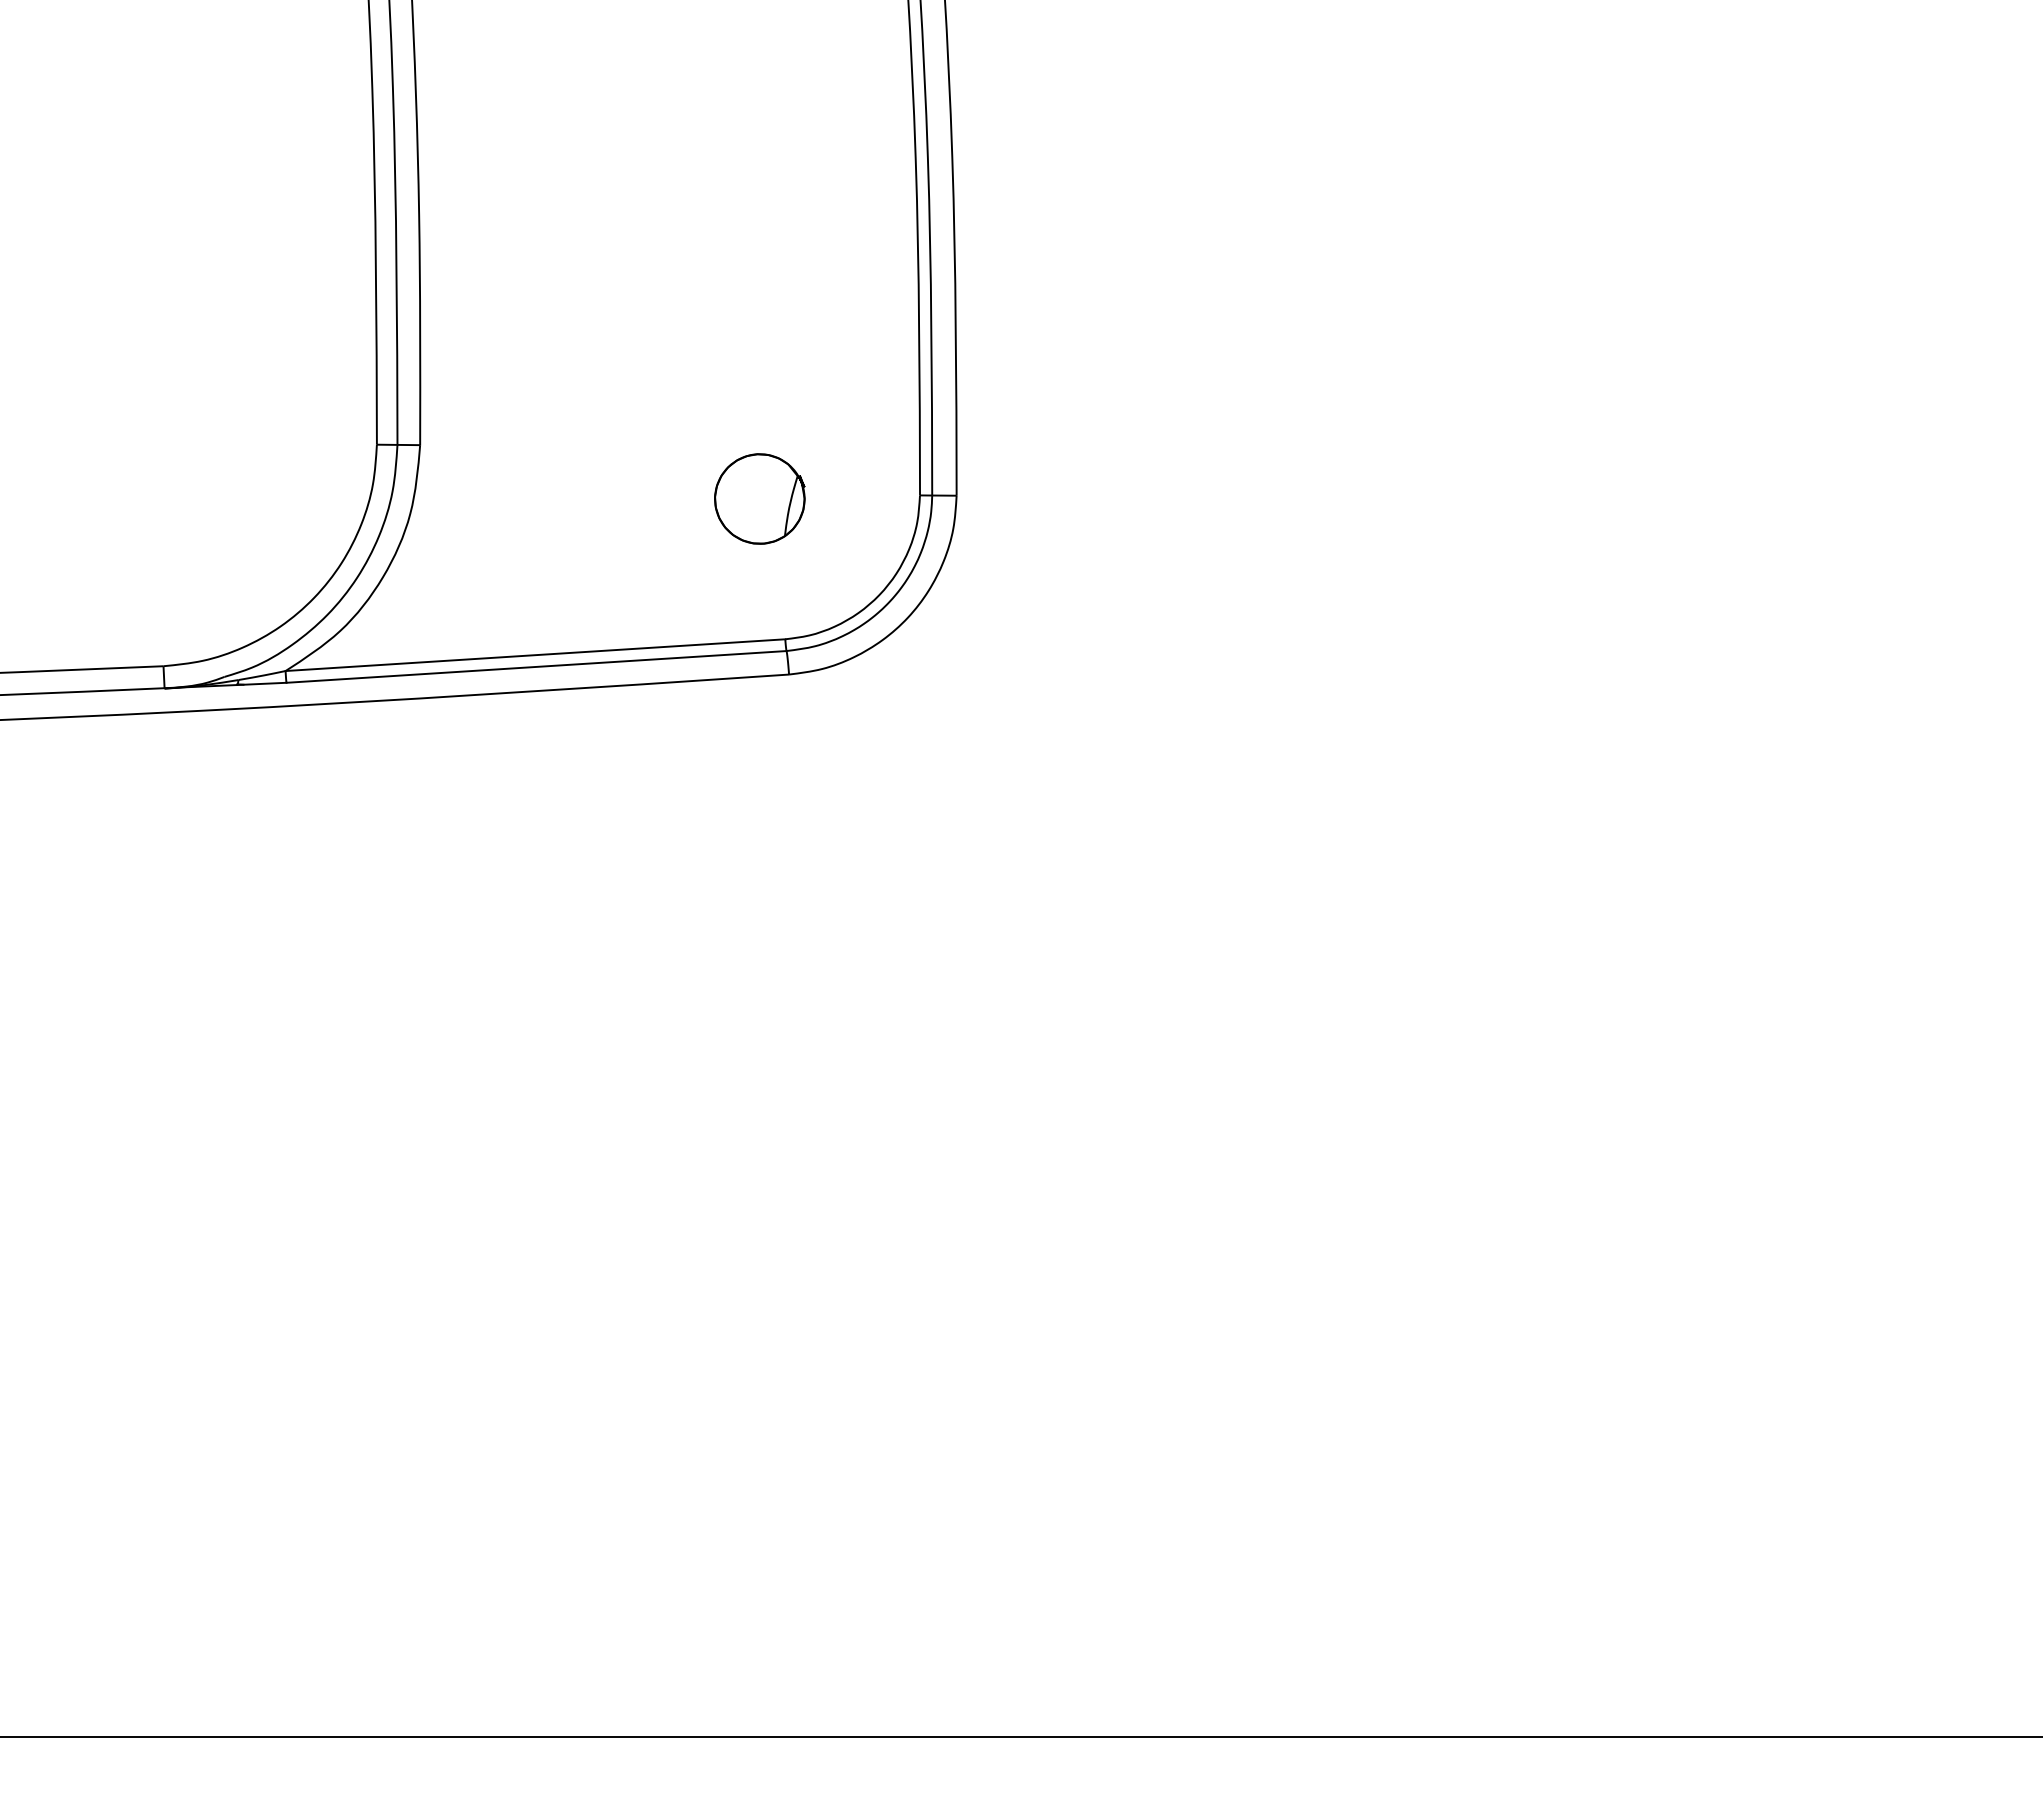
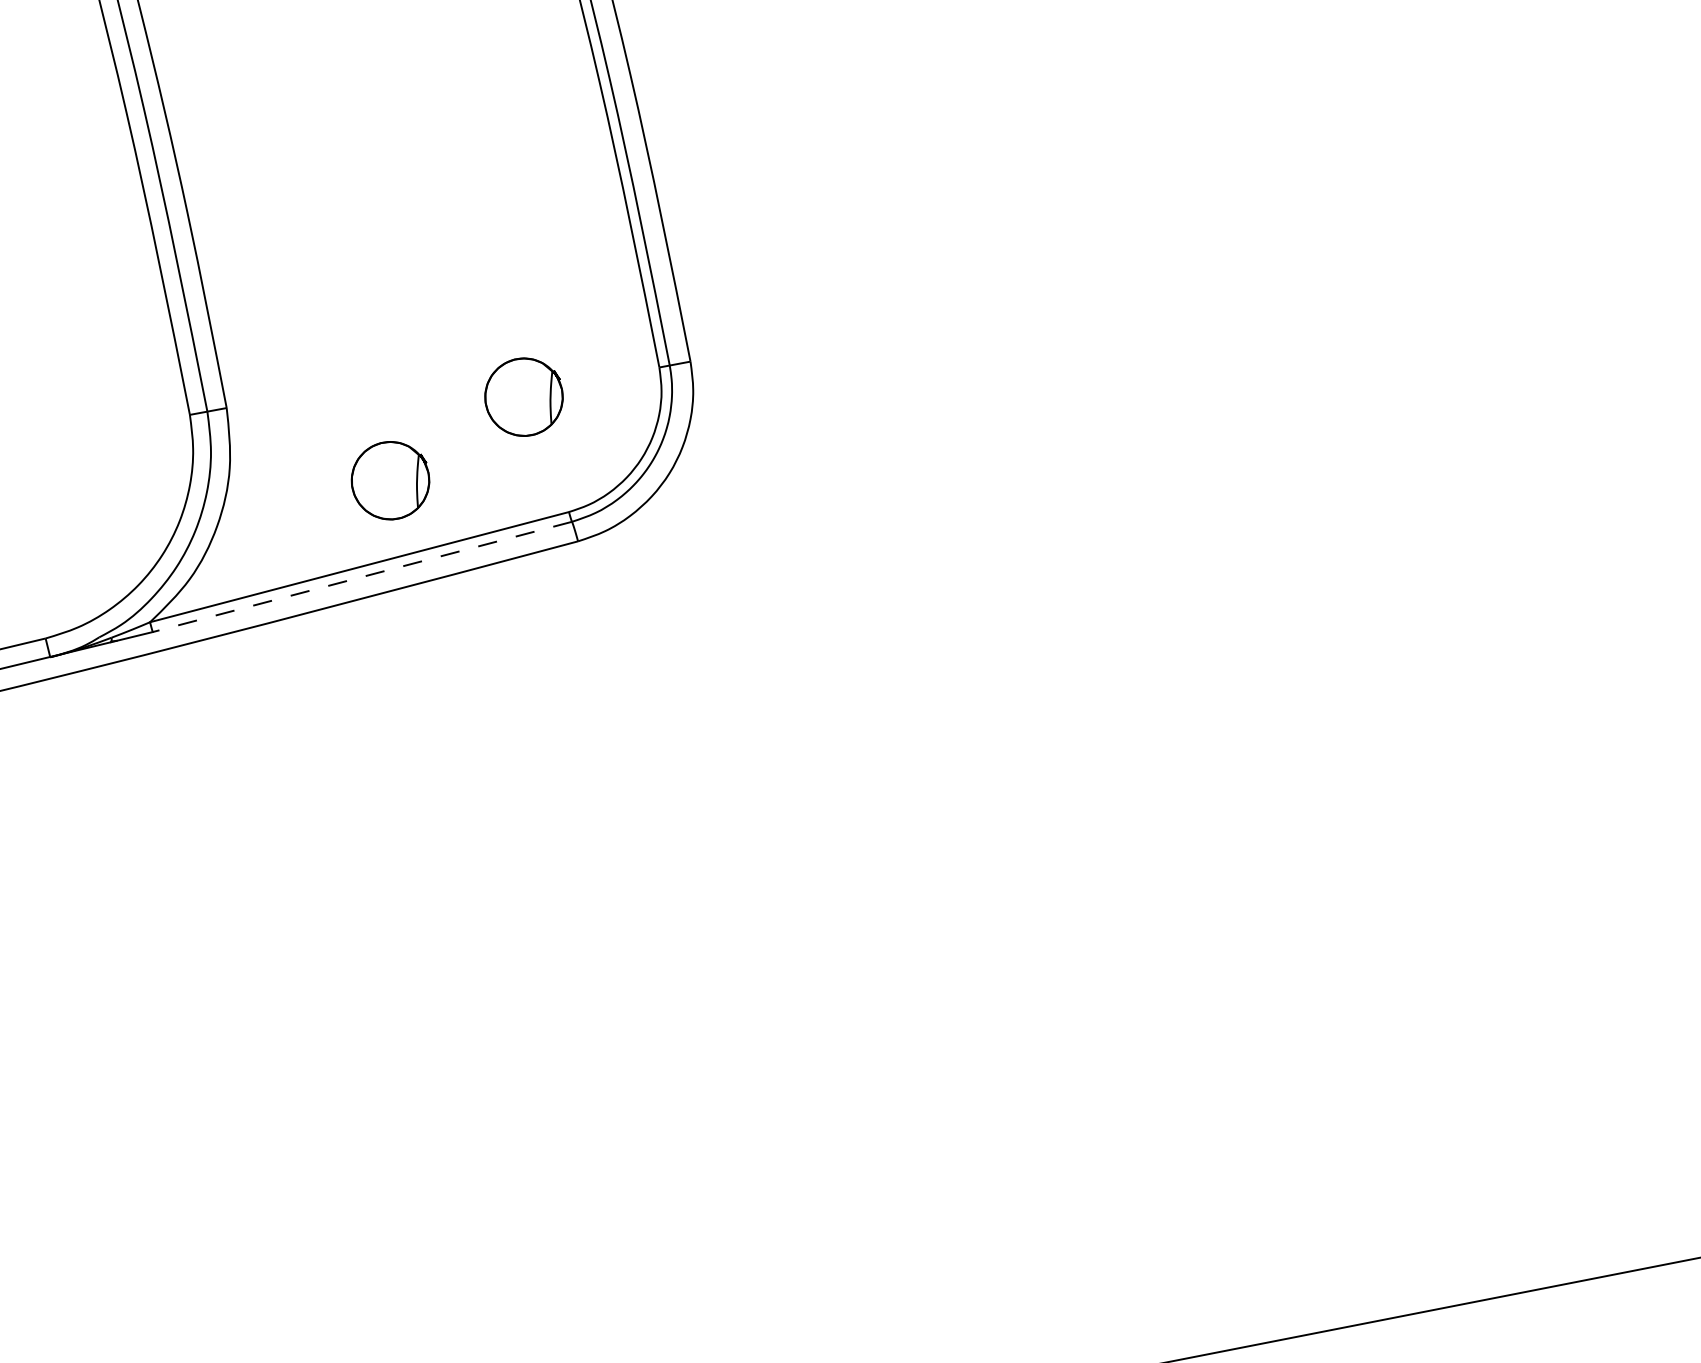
part: (589, 563) -> (390, 480), added
line: (536, 666) -> (362, 576), solid -> dashed

